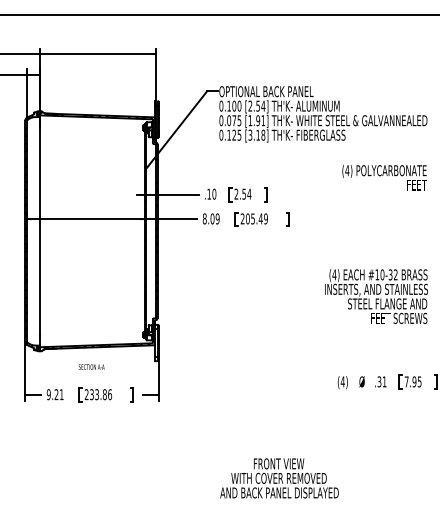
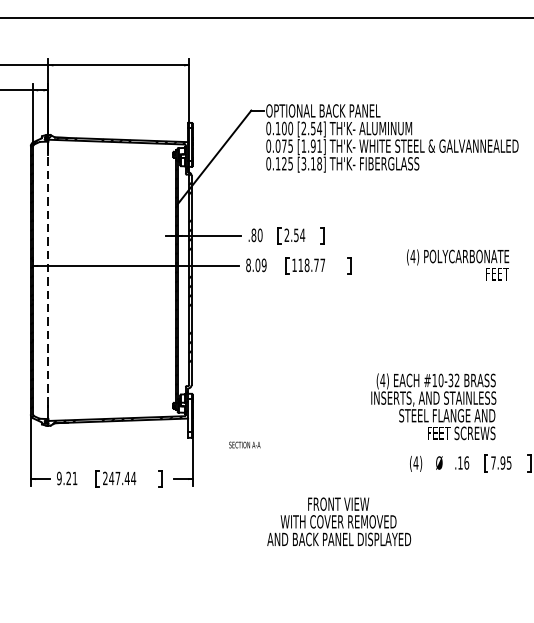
text: (384, 177) -> (458, 264), moved
text: (209, 193) -> (254, 234), .10 -> .80
text: (253, 218) -> (307, 264), 205.49 -> 118.77
line: (39, 230) -> (48, 279), solid -> dashed
text: (376, 296) -> (433, 406), moved
text: (91, 366) -> (244, 444), moved
text: (381, 381) -> (462, 462), .31 -> .16
text: (100, 394) -> (122, 478), 233.86 -> 247.44
text: (279, 478) -> (339, 521), moved

